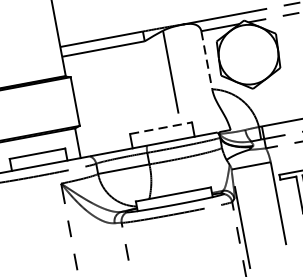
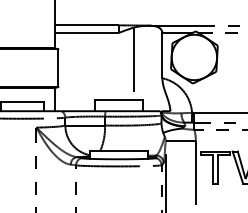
line: (207, 61) -> (162, 56), dashed -> solid
line: (160, 128) -> (118, 100), dashed -> solid

